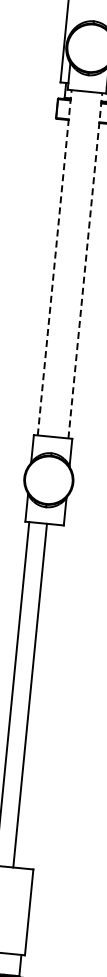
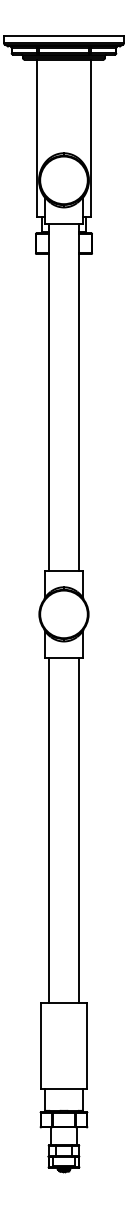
line: (54, 261) -> (48, 396), dashed -> solid
line: (85, 264) -> (79, 396), dashed -> solid
line: (30, 695) -> (79, 830), moved

